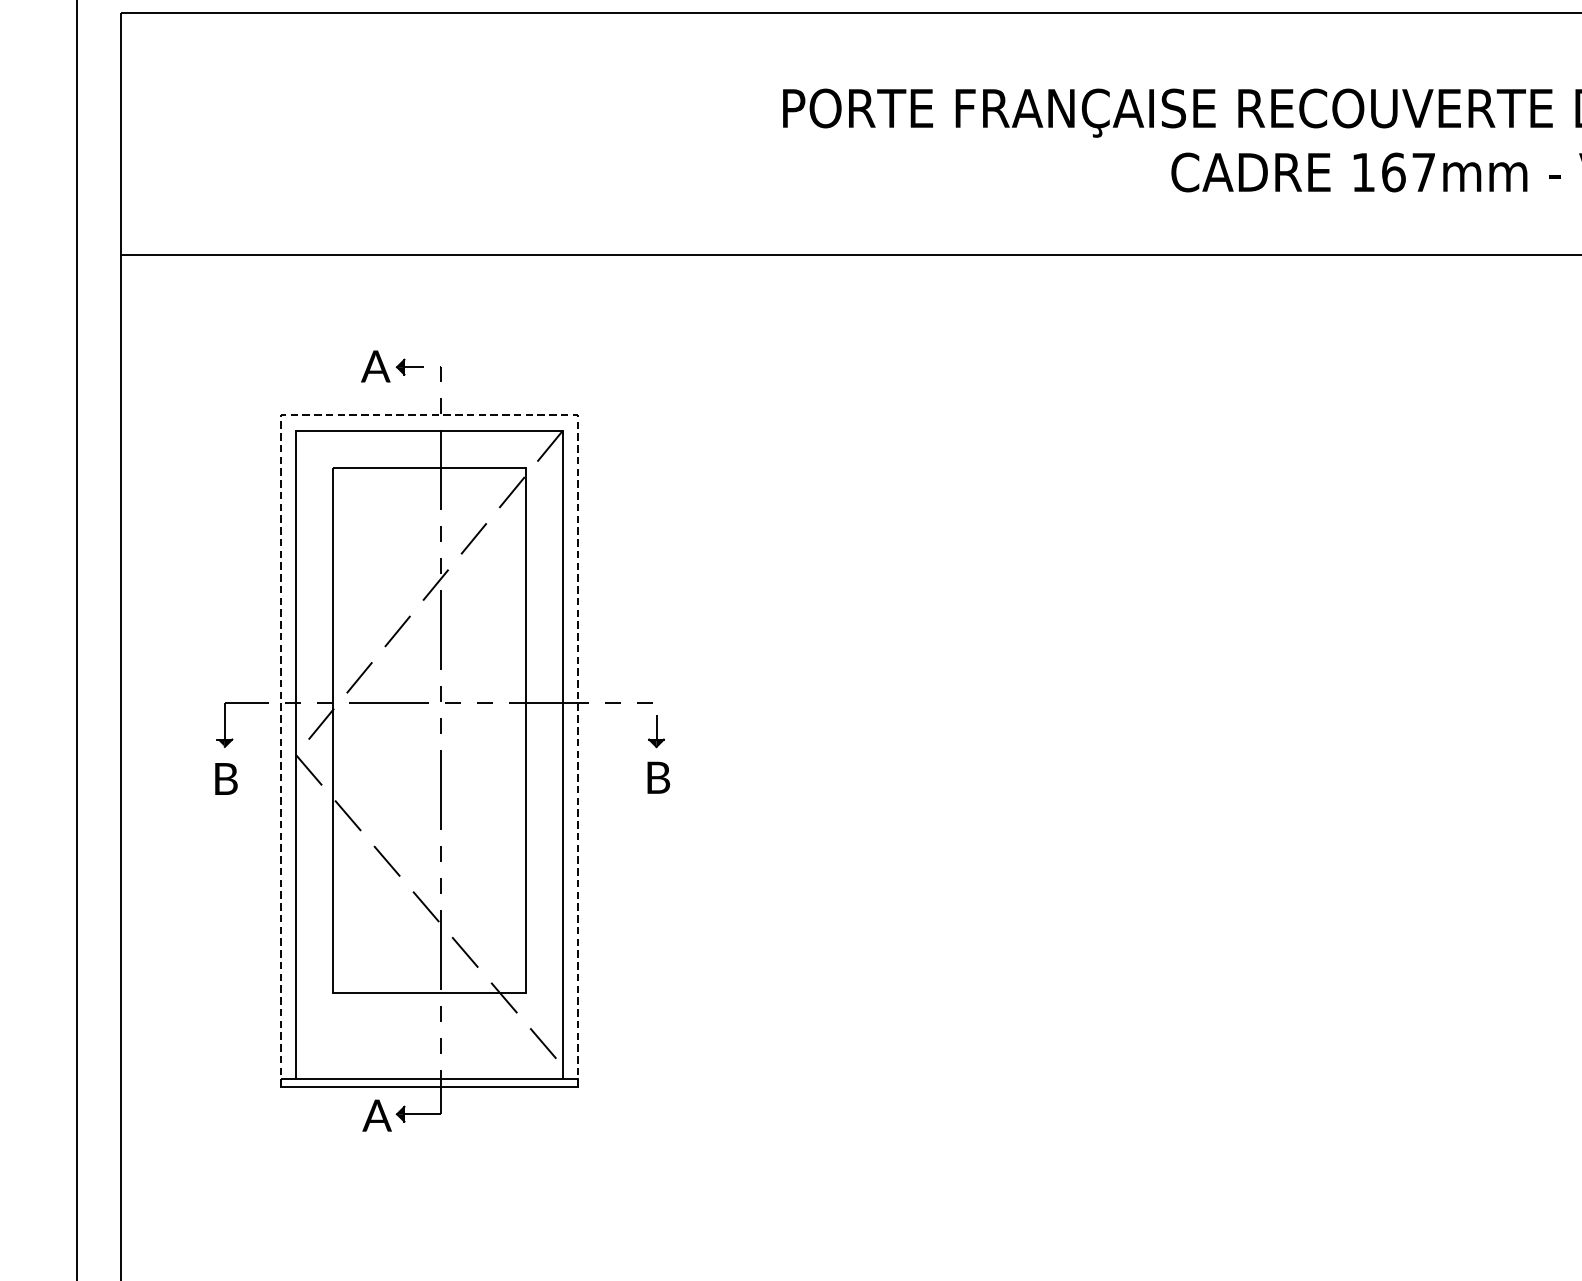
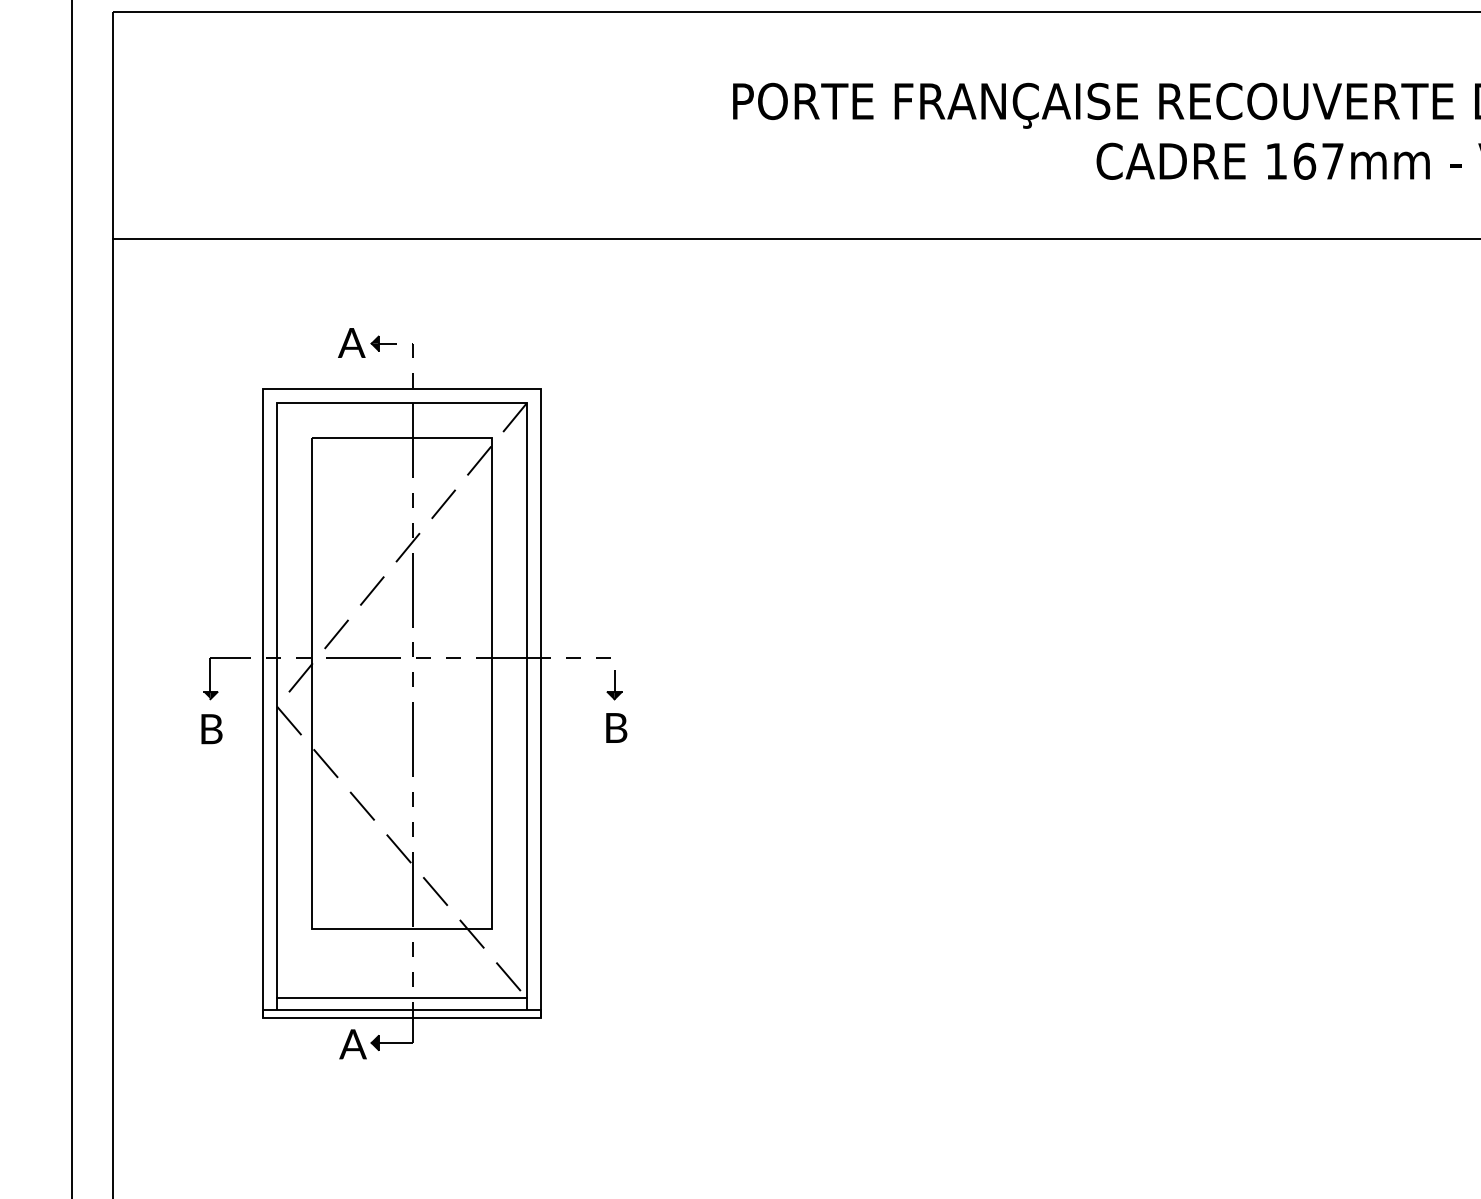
line: (428, 415) -> (401, 388), dashed -> solid
line: (428, 1066) -> (401, 998), added

